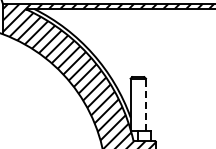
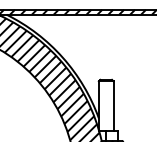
line: (145, 104) -> (113, 105), dashed -> solid

